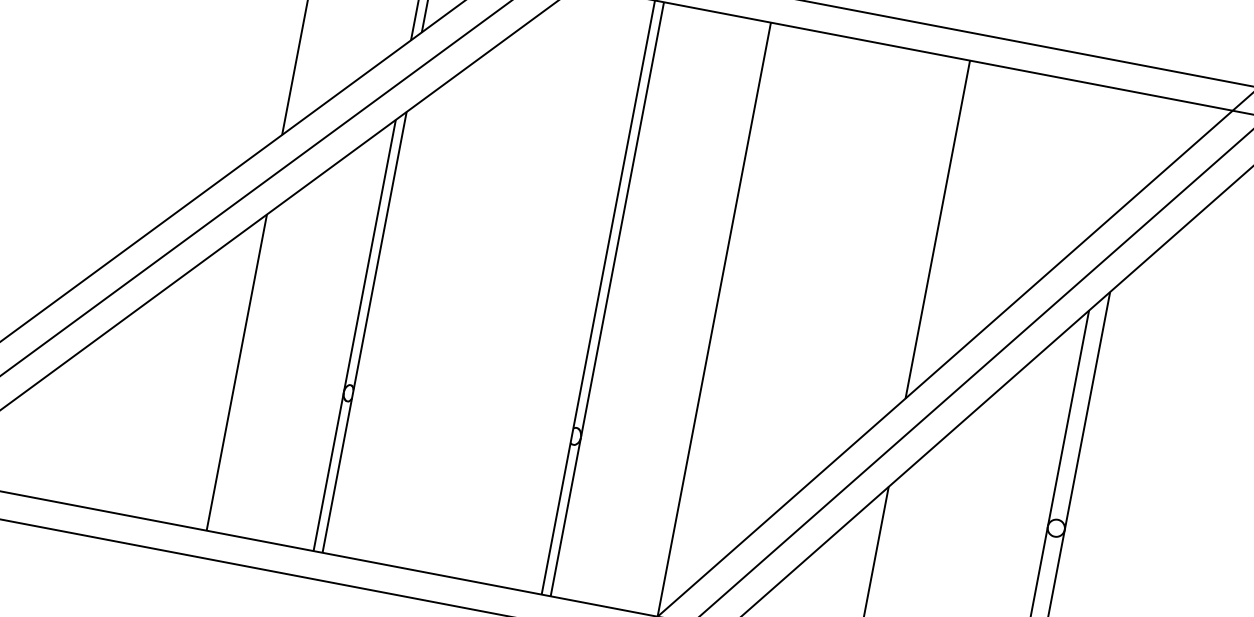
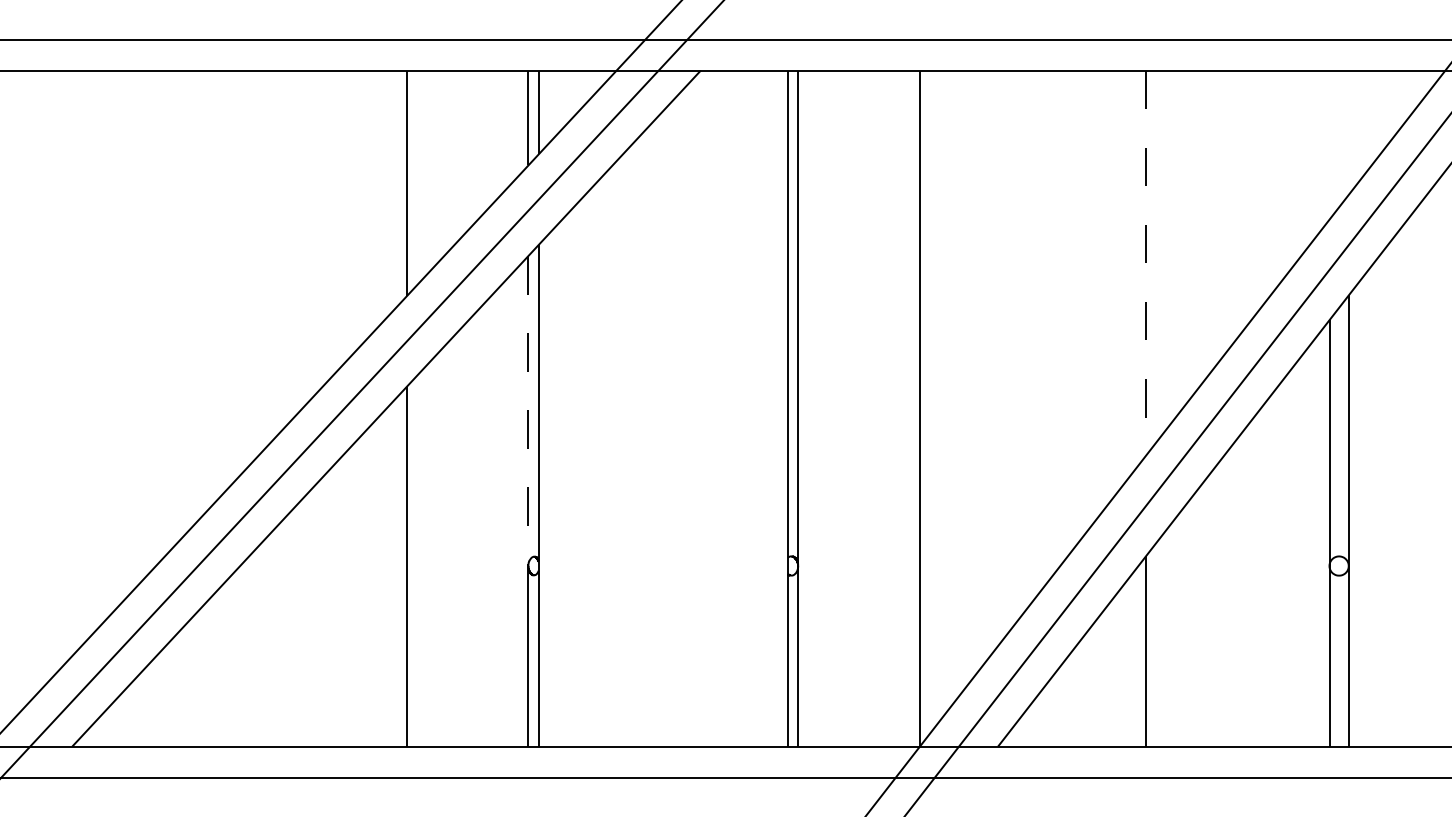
line: (937, 230) -> (1146, 263), solid -> dashed
line: (369, 256) -> (528, 411), solid -> dashed

